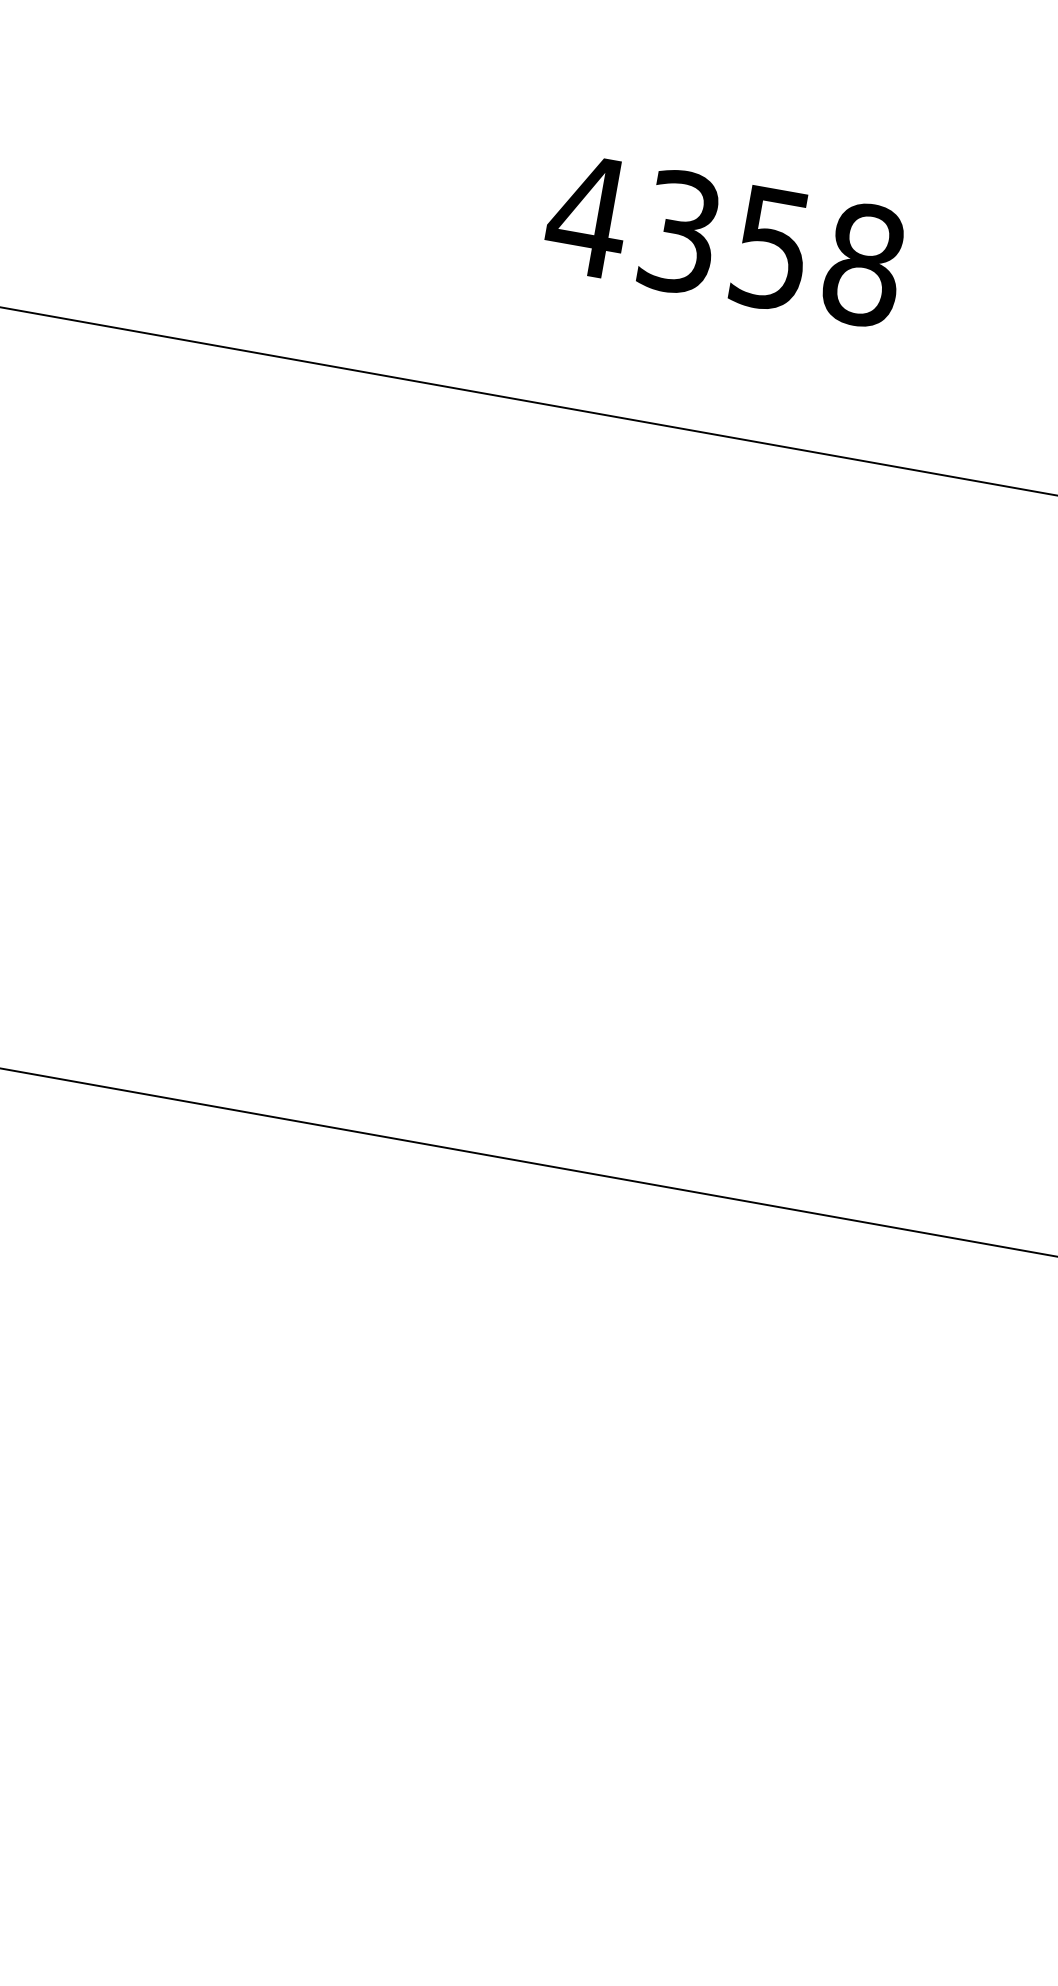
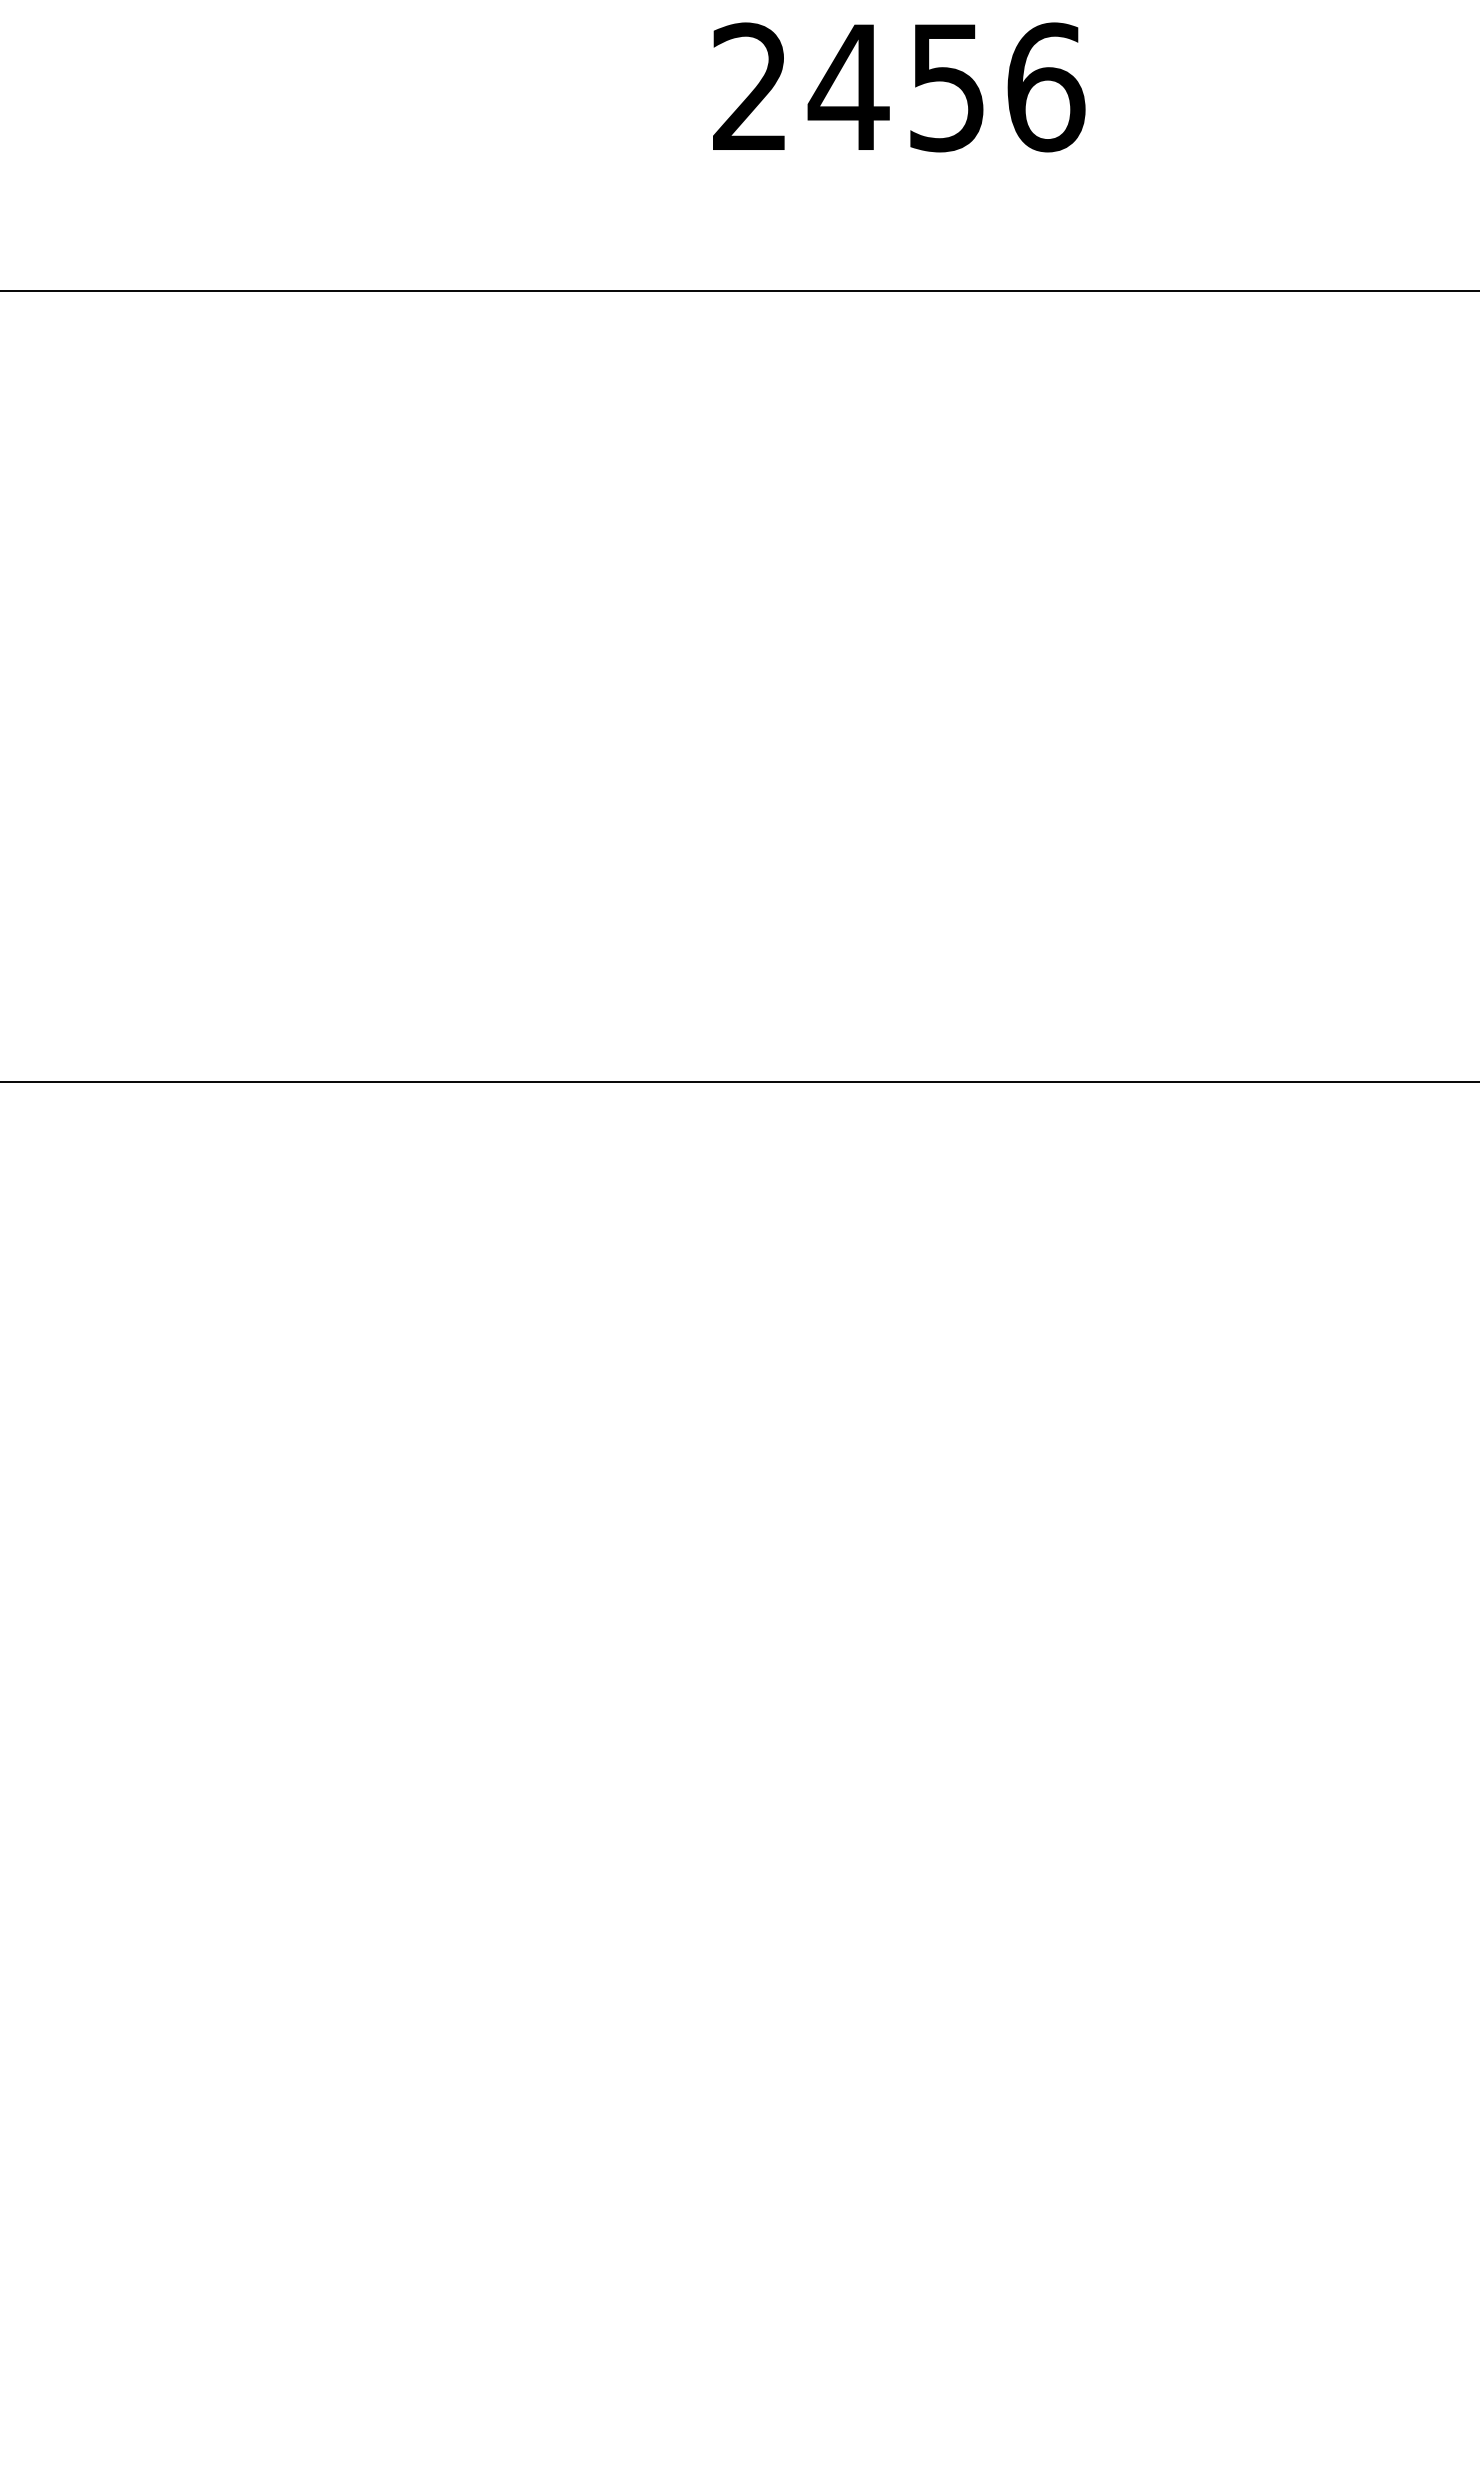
text: (725, 240) -> (897, 87), 4358 -> 2456

